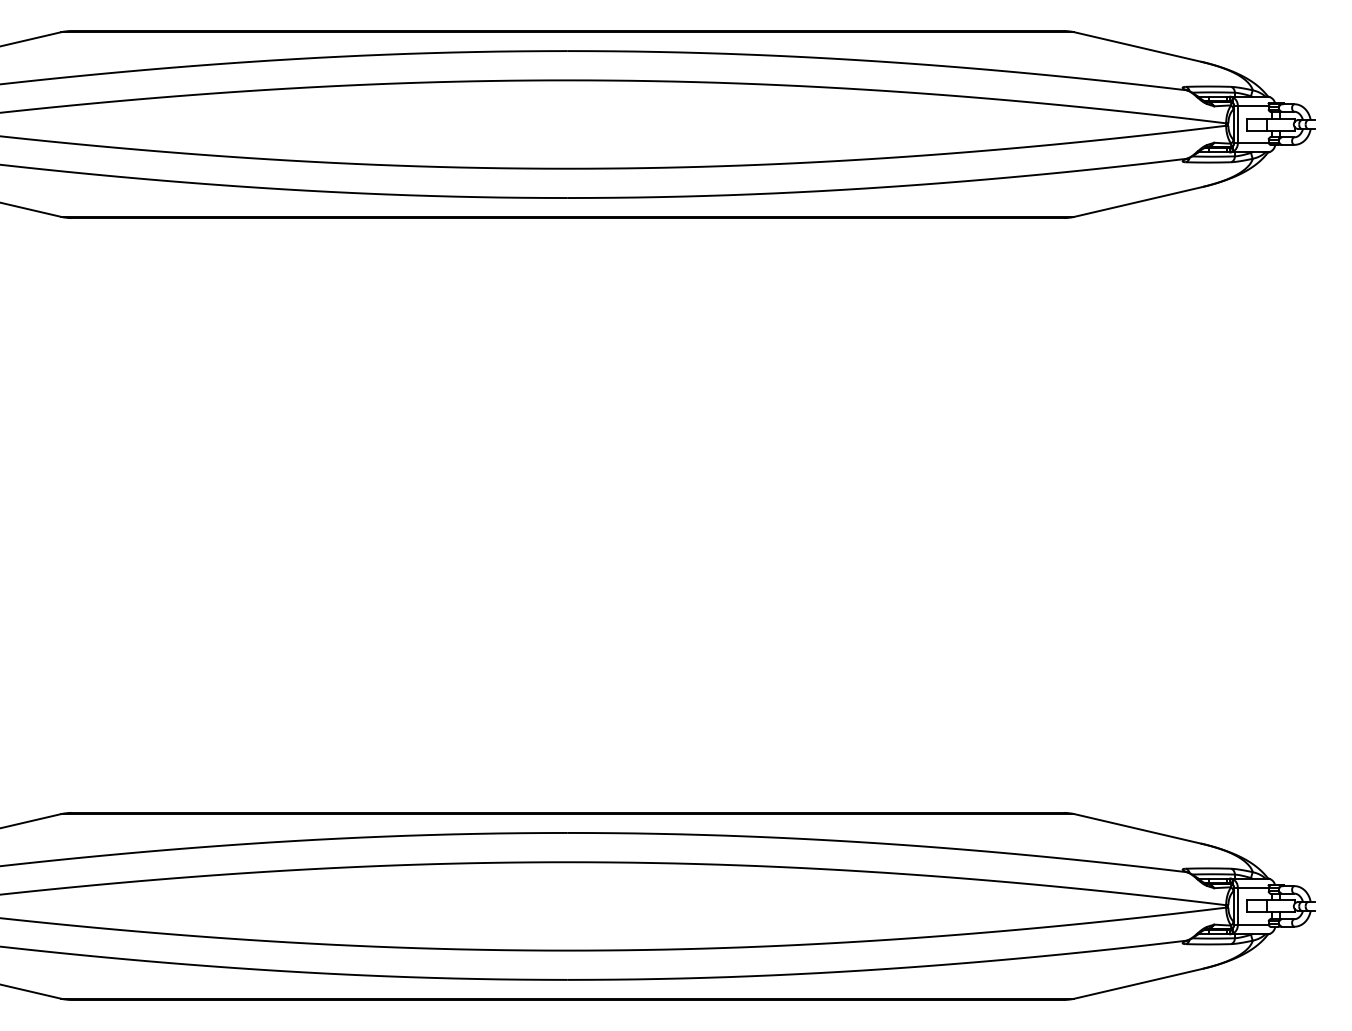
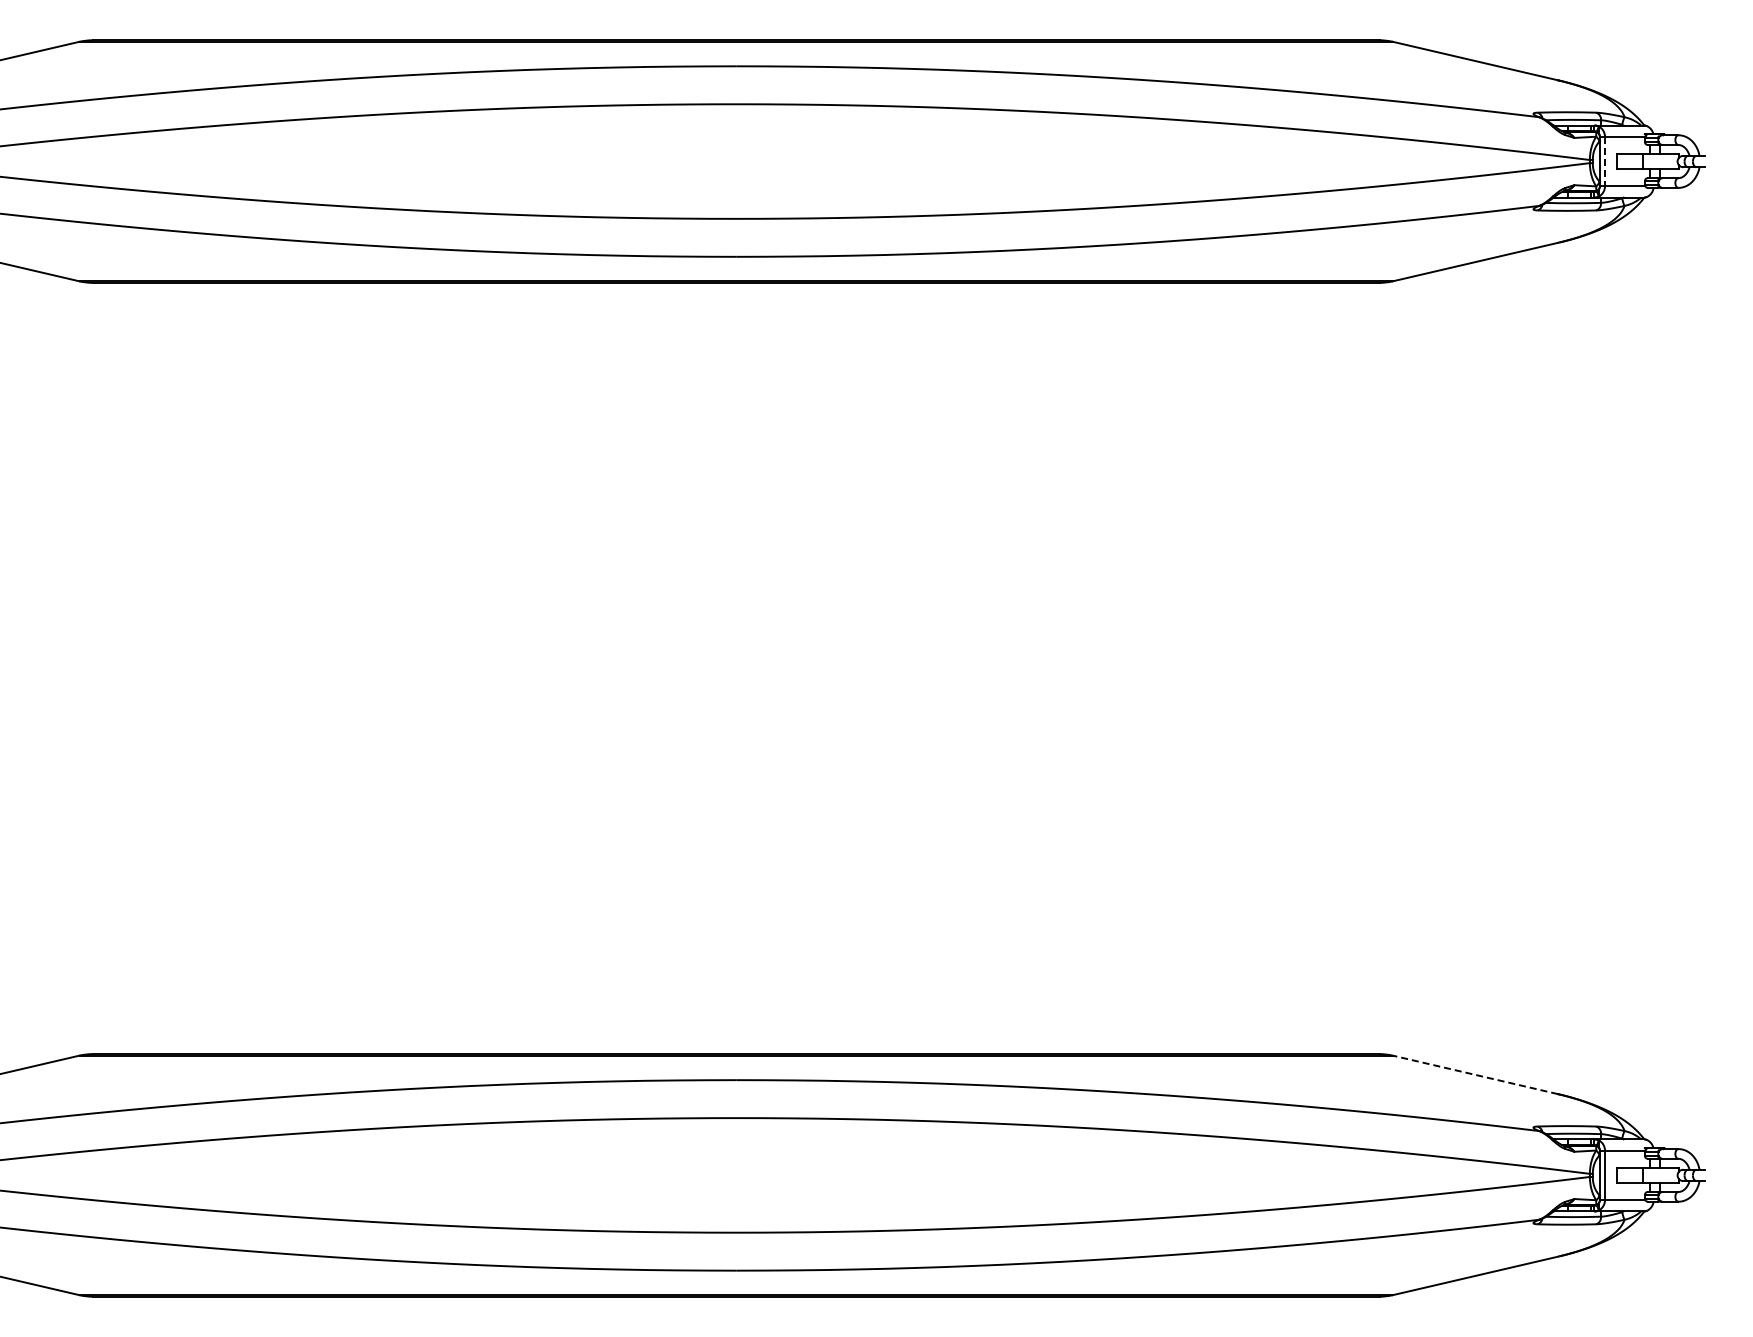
line: (1238, 125) -> (1605, 162), solid -> dashed
line: (1137, 828) -> (1475, 1074), solid -> dashed

